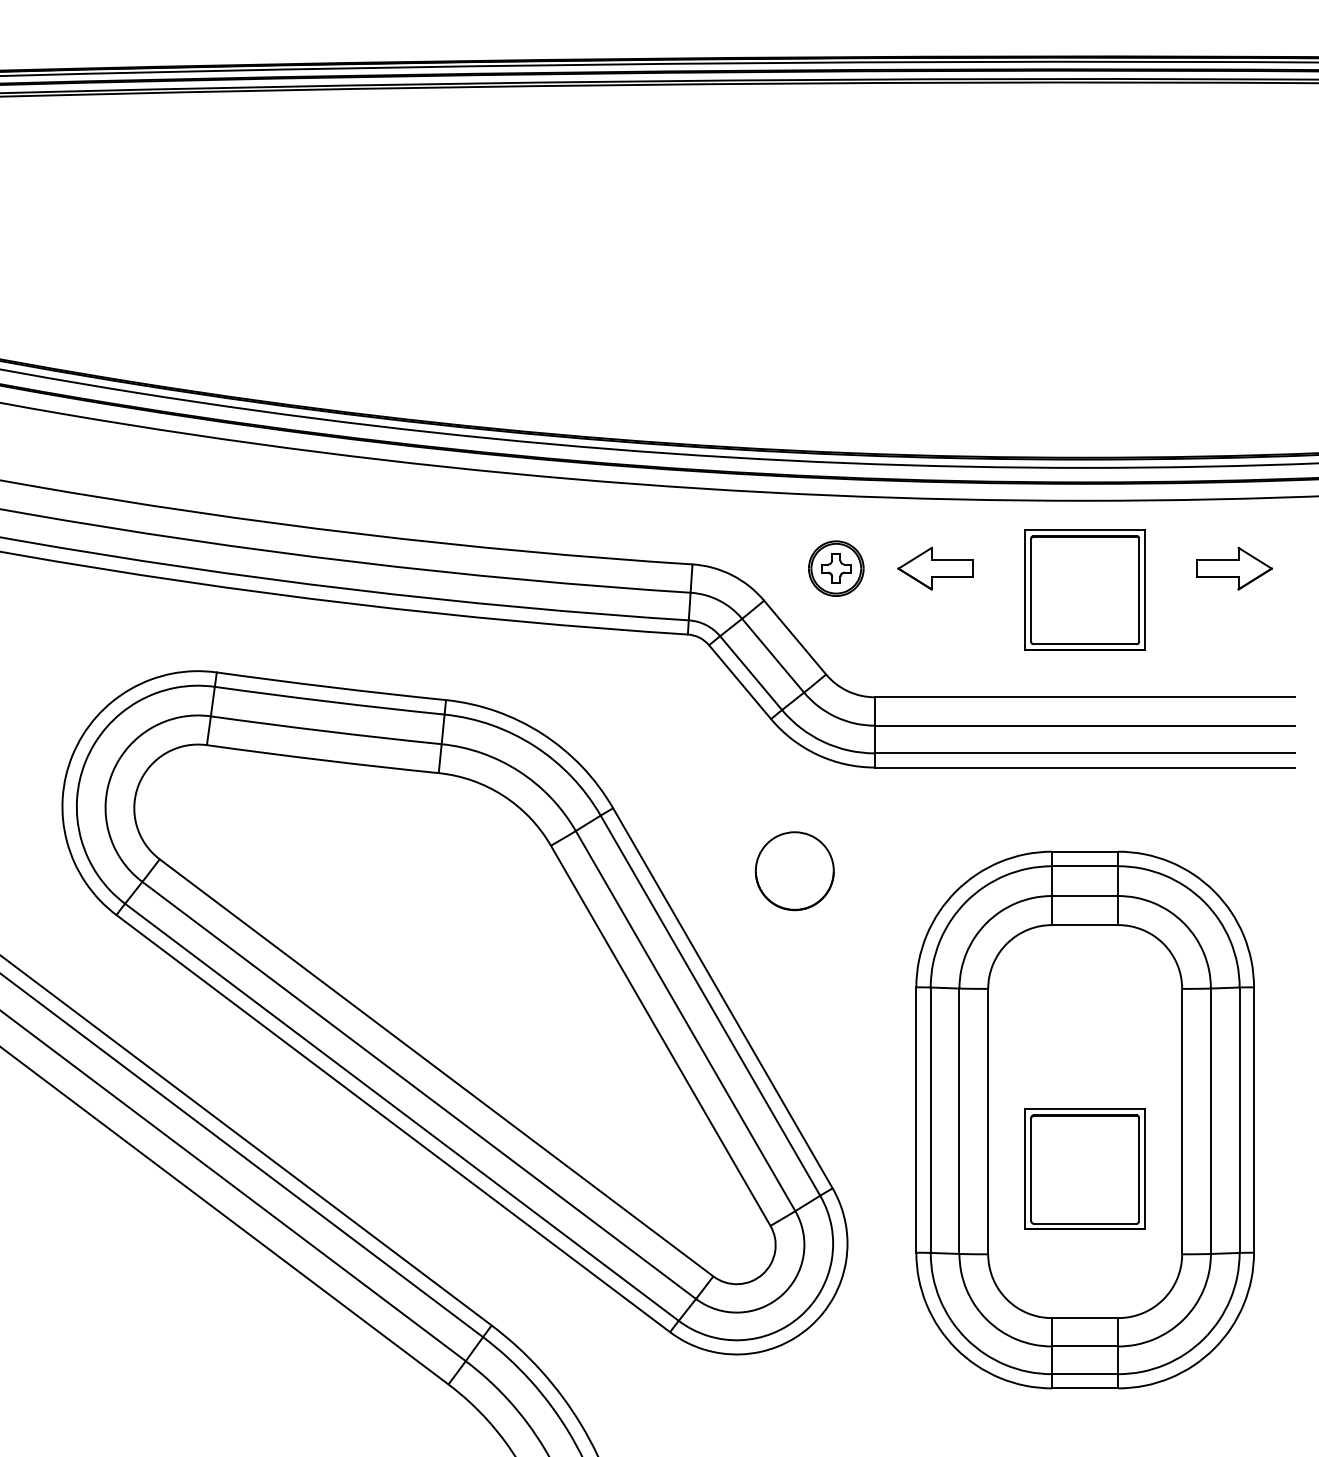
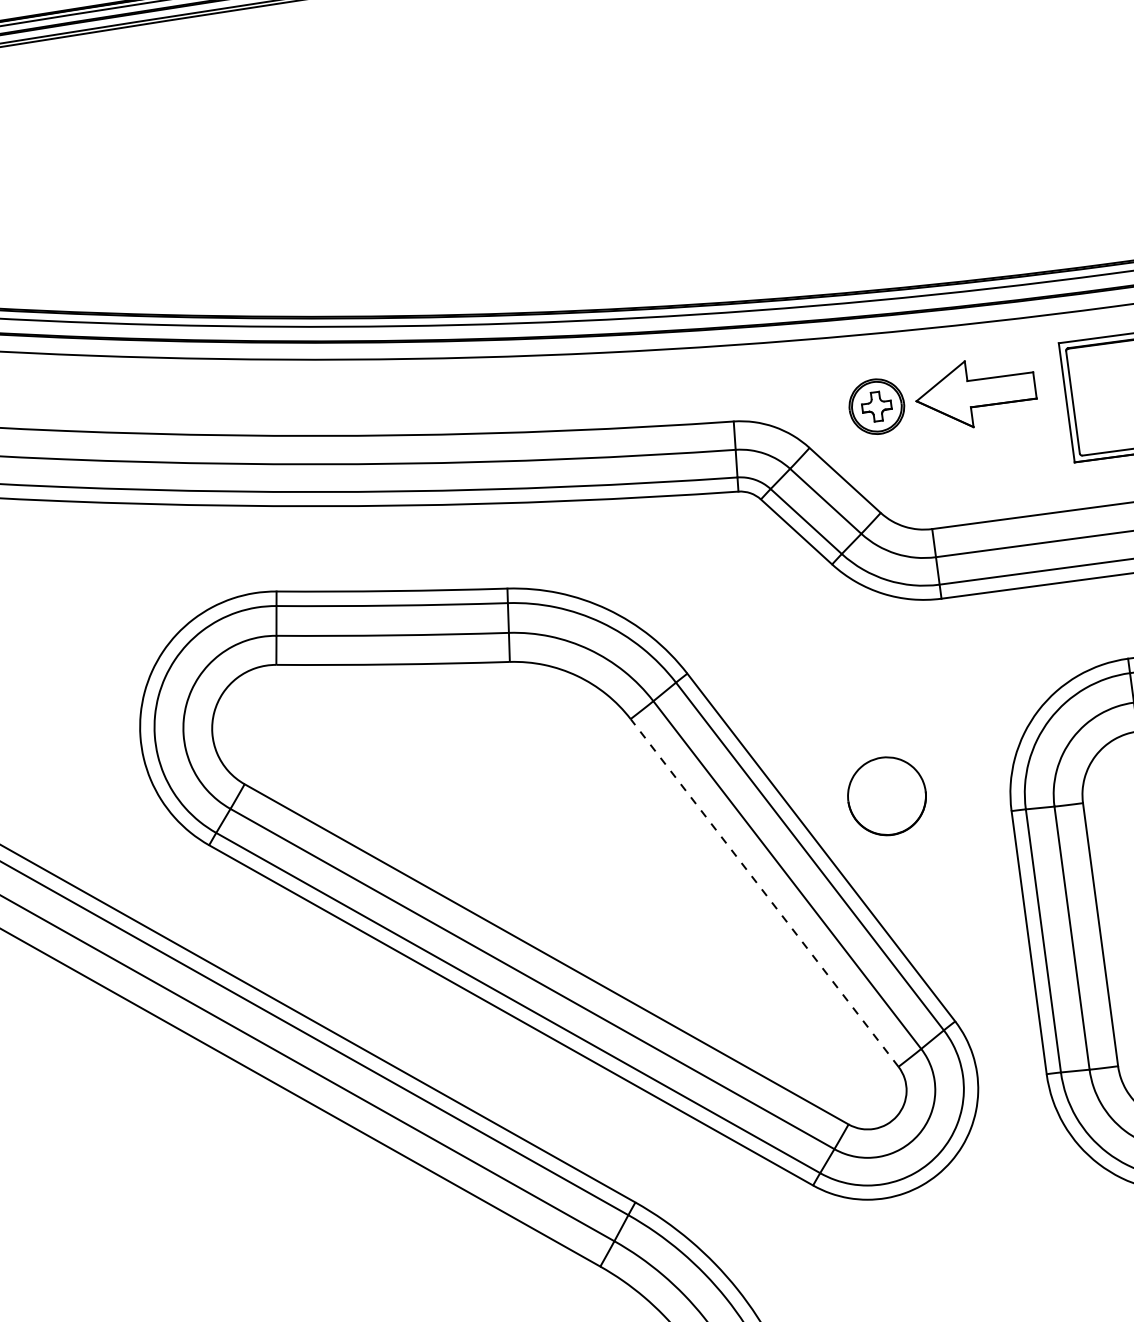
part: (935, 568) -> (975, 393), size x1.6
part: (794, 871) -> (886, 796), moved
line: (660, 1035) -> (764, 892), solid -> dashed

